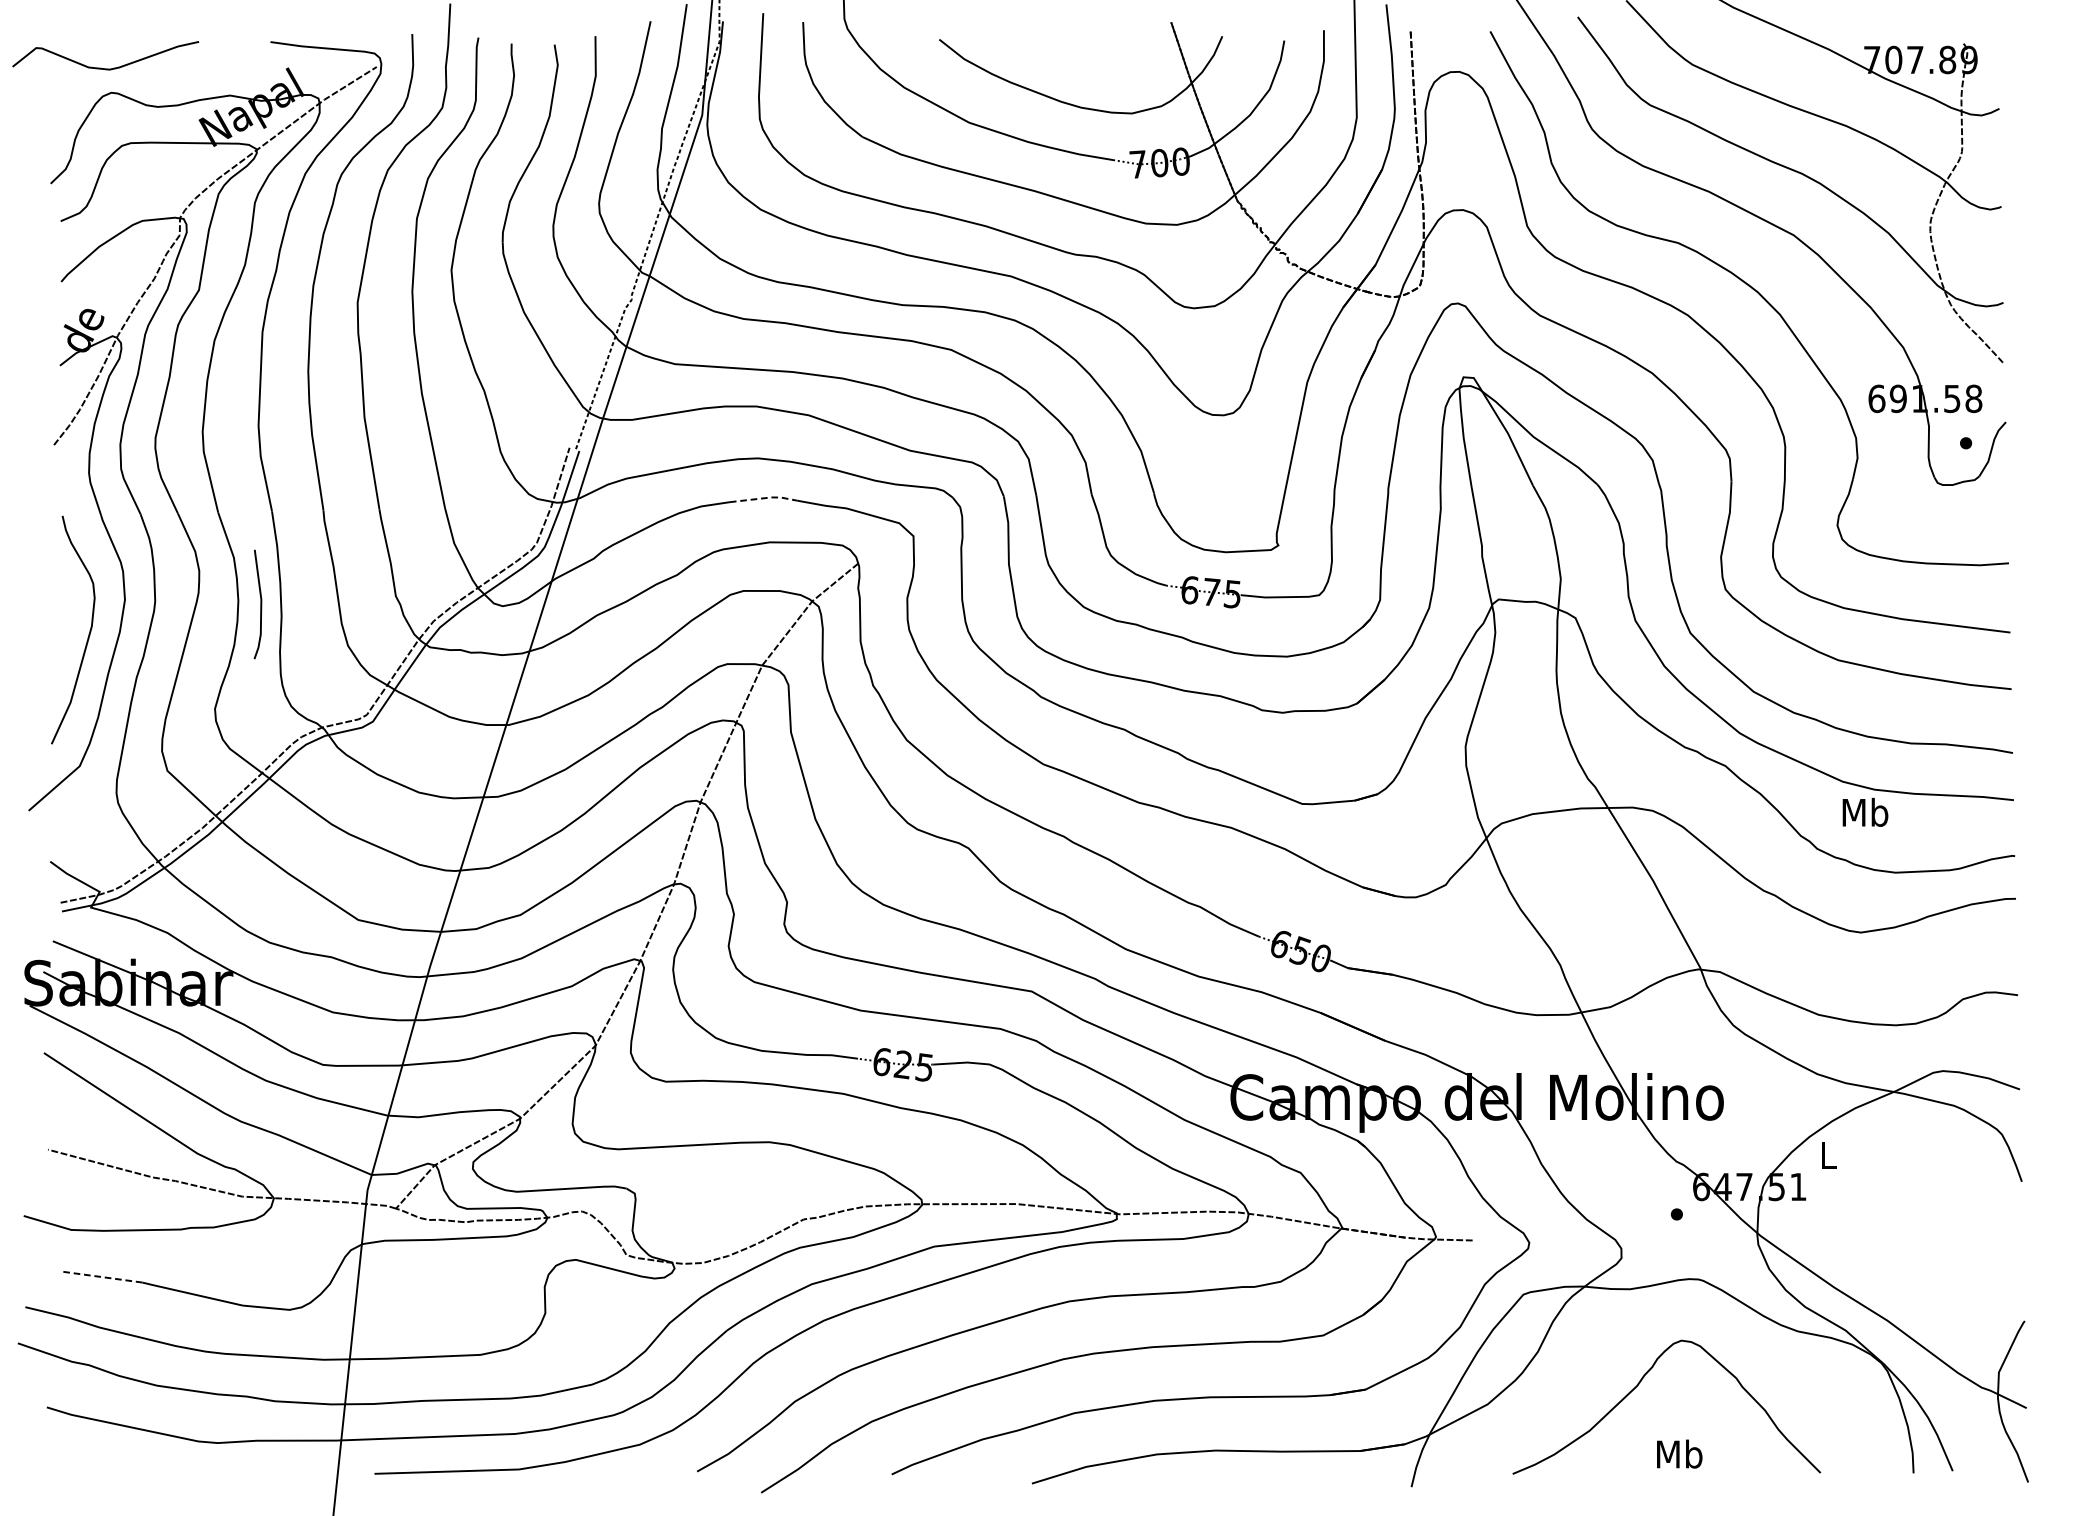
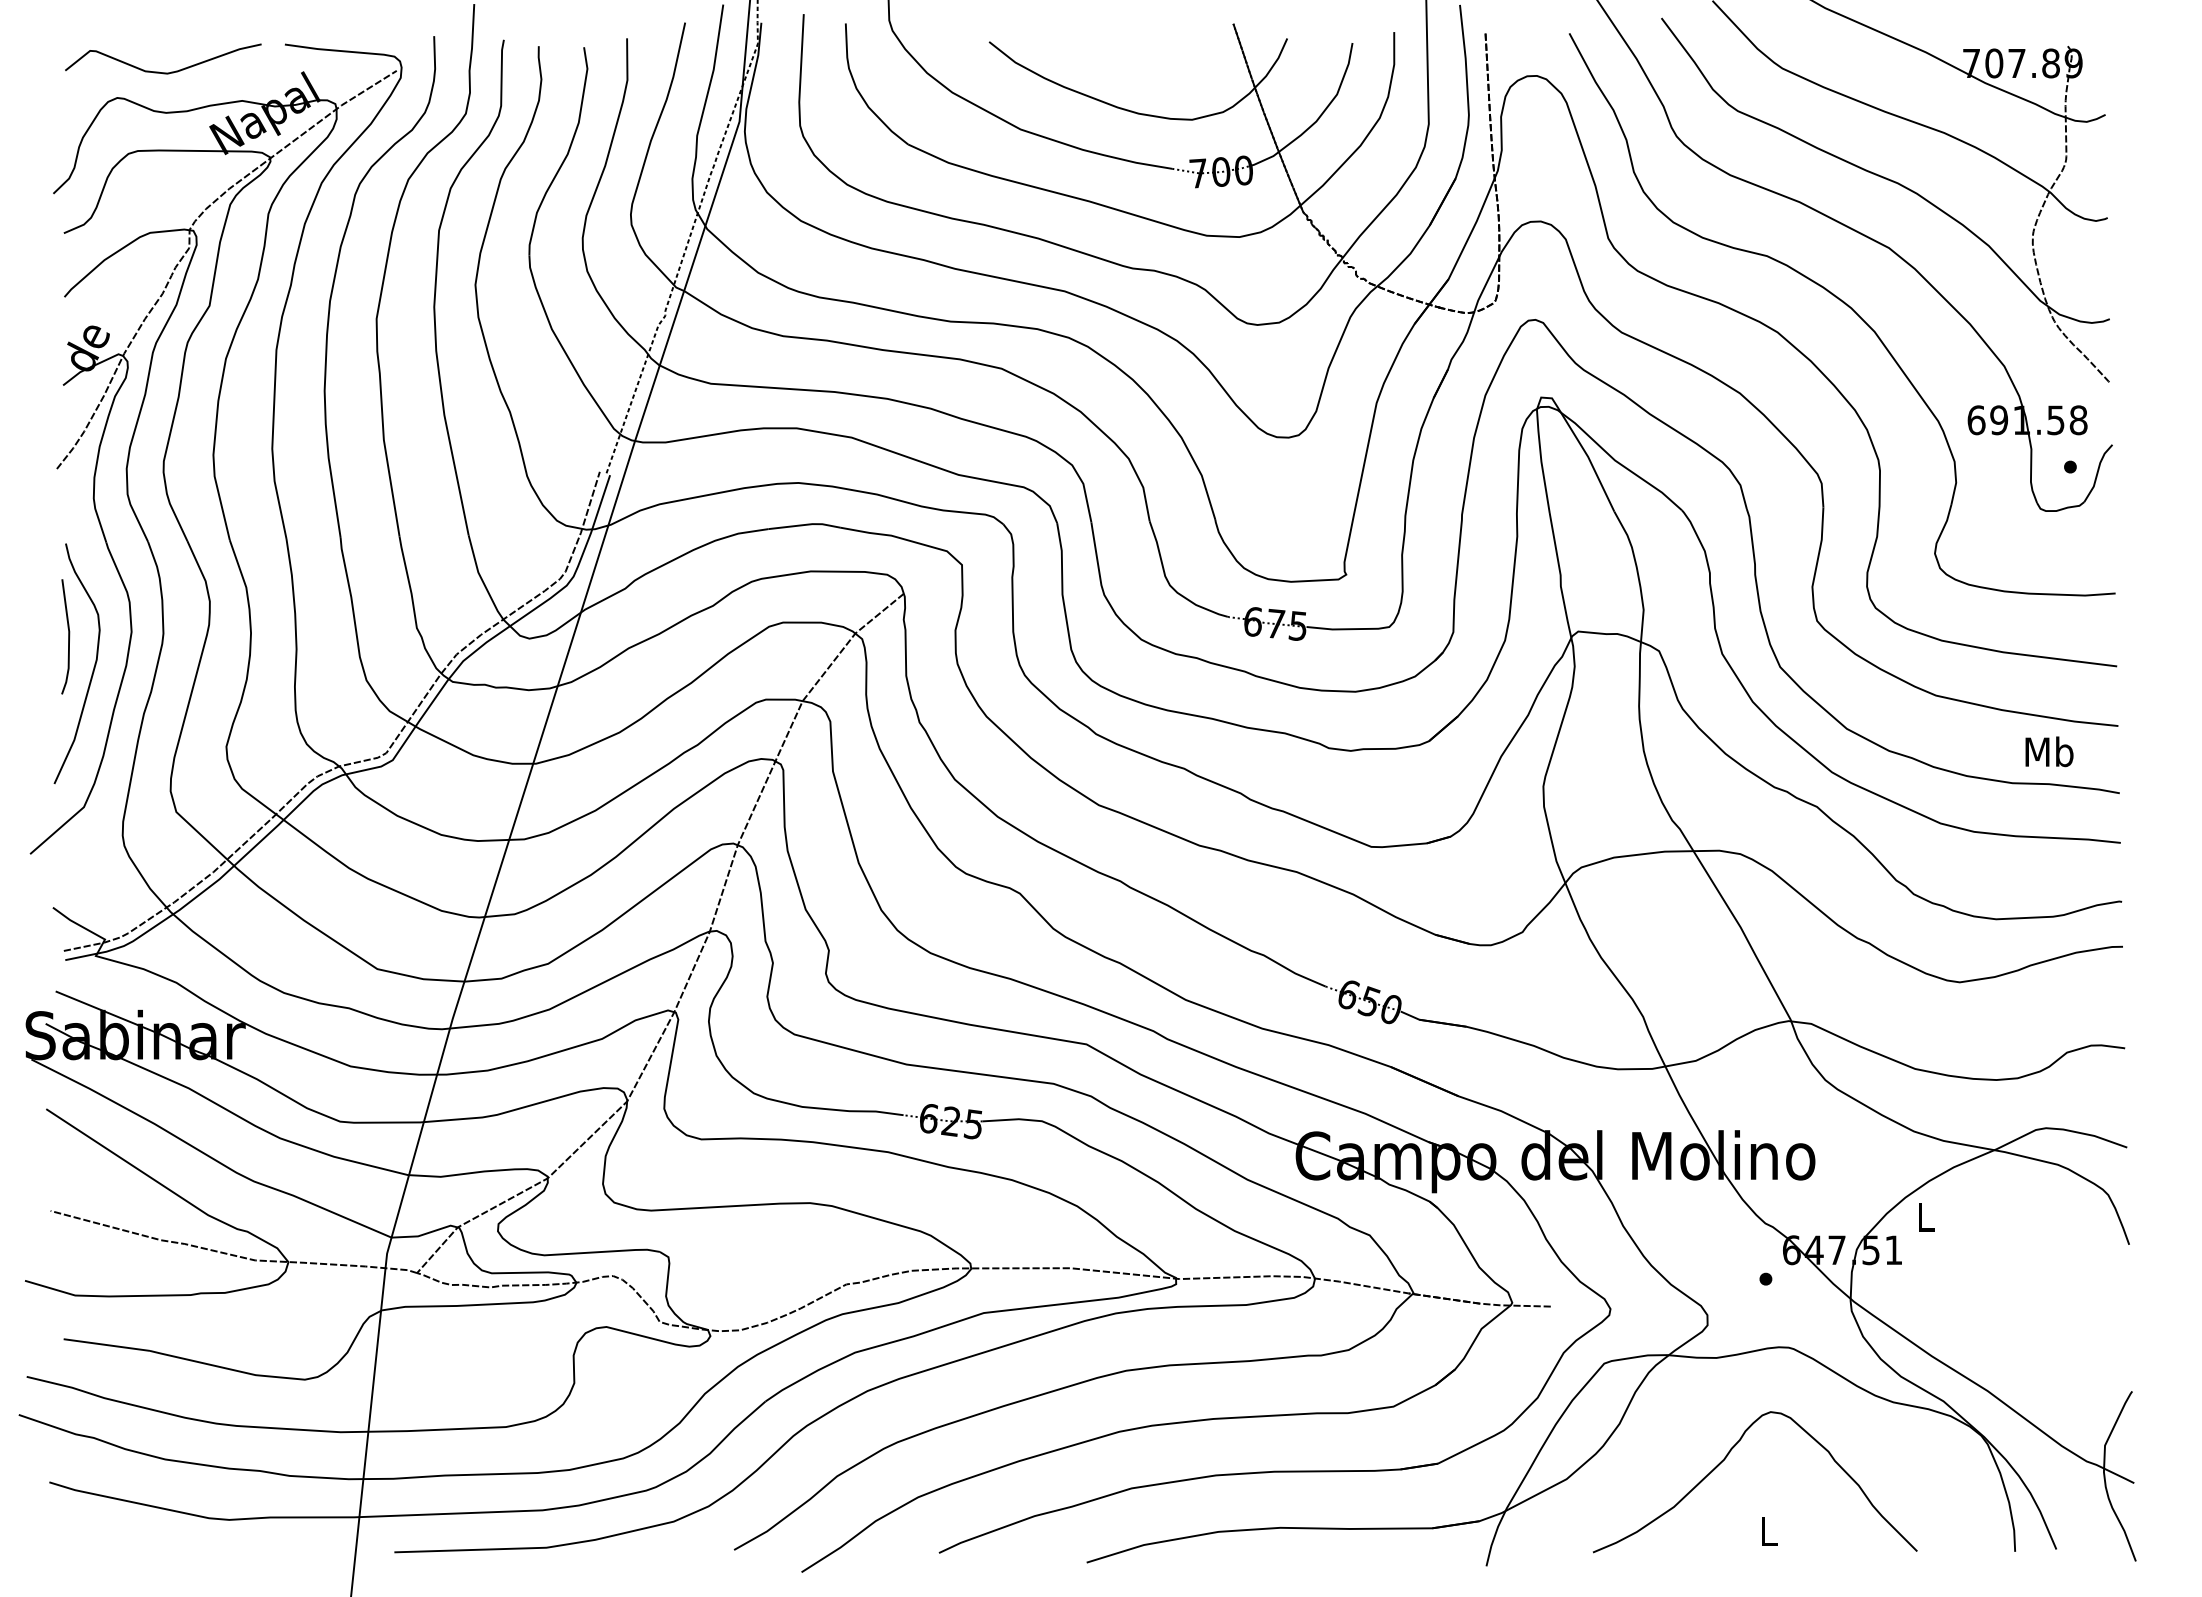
curve: (102, 67) -> (159, 71), moved
line: (765, 497) -> (806, 524), dashed -> solid
line: (260, 604) -> (68, 636), moved
text: (1865, 812) -> (2049, 751), moved
line: (101, 1277) -> (106, 1345), dashed -> solid
text: (1679, 1454) -> (1768, 1531), Mb -> L

